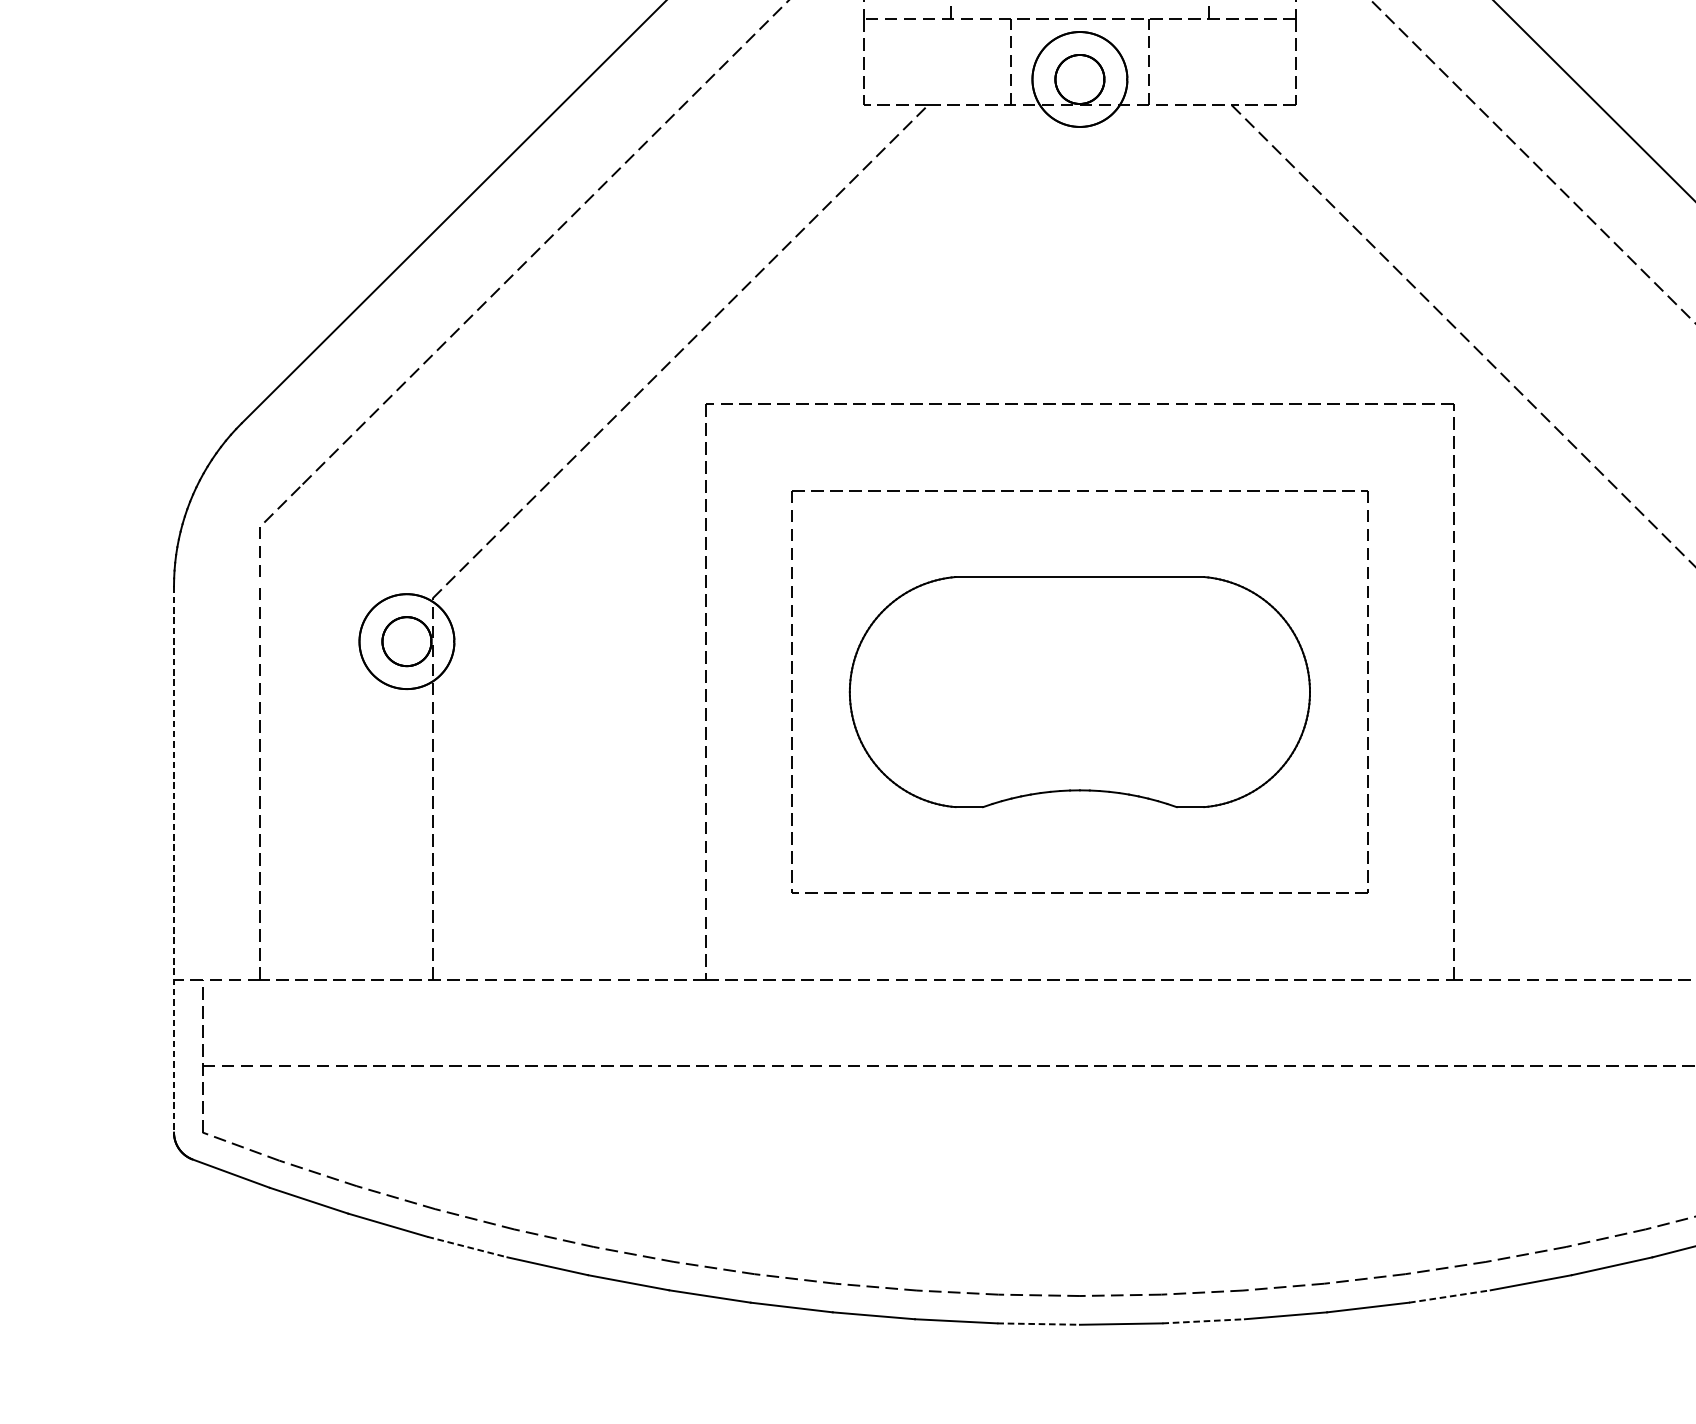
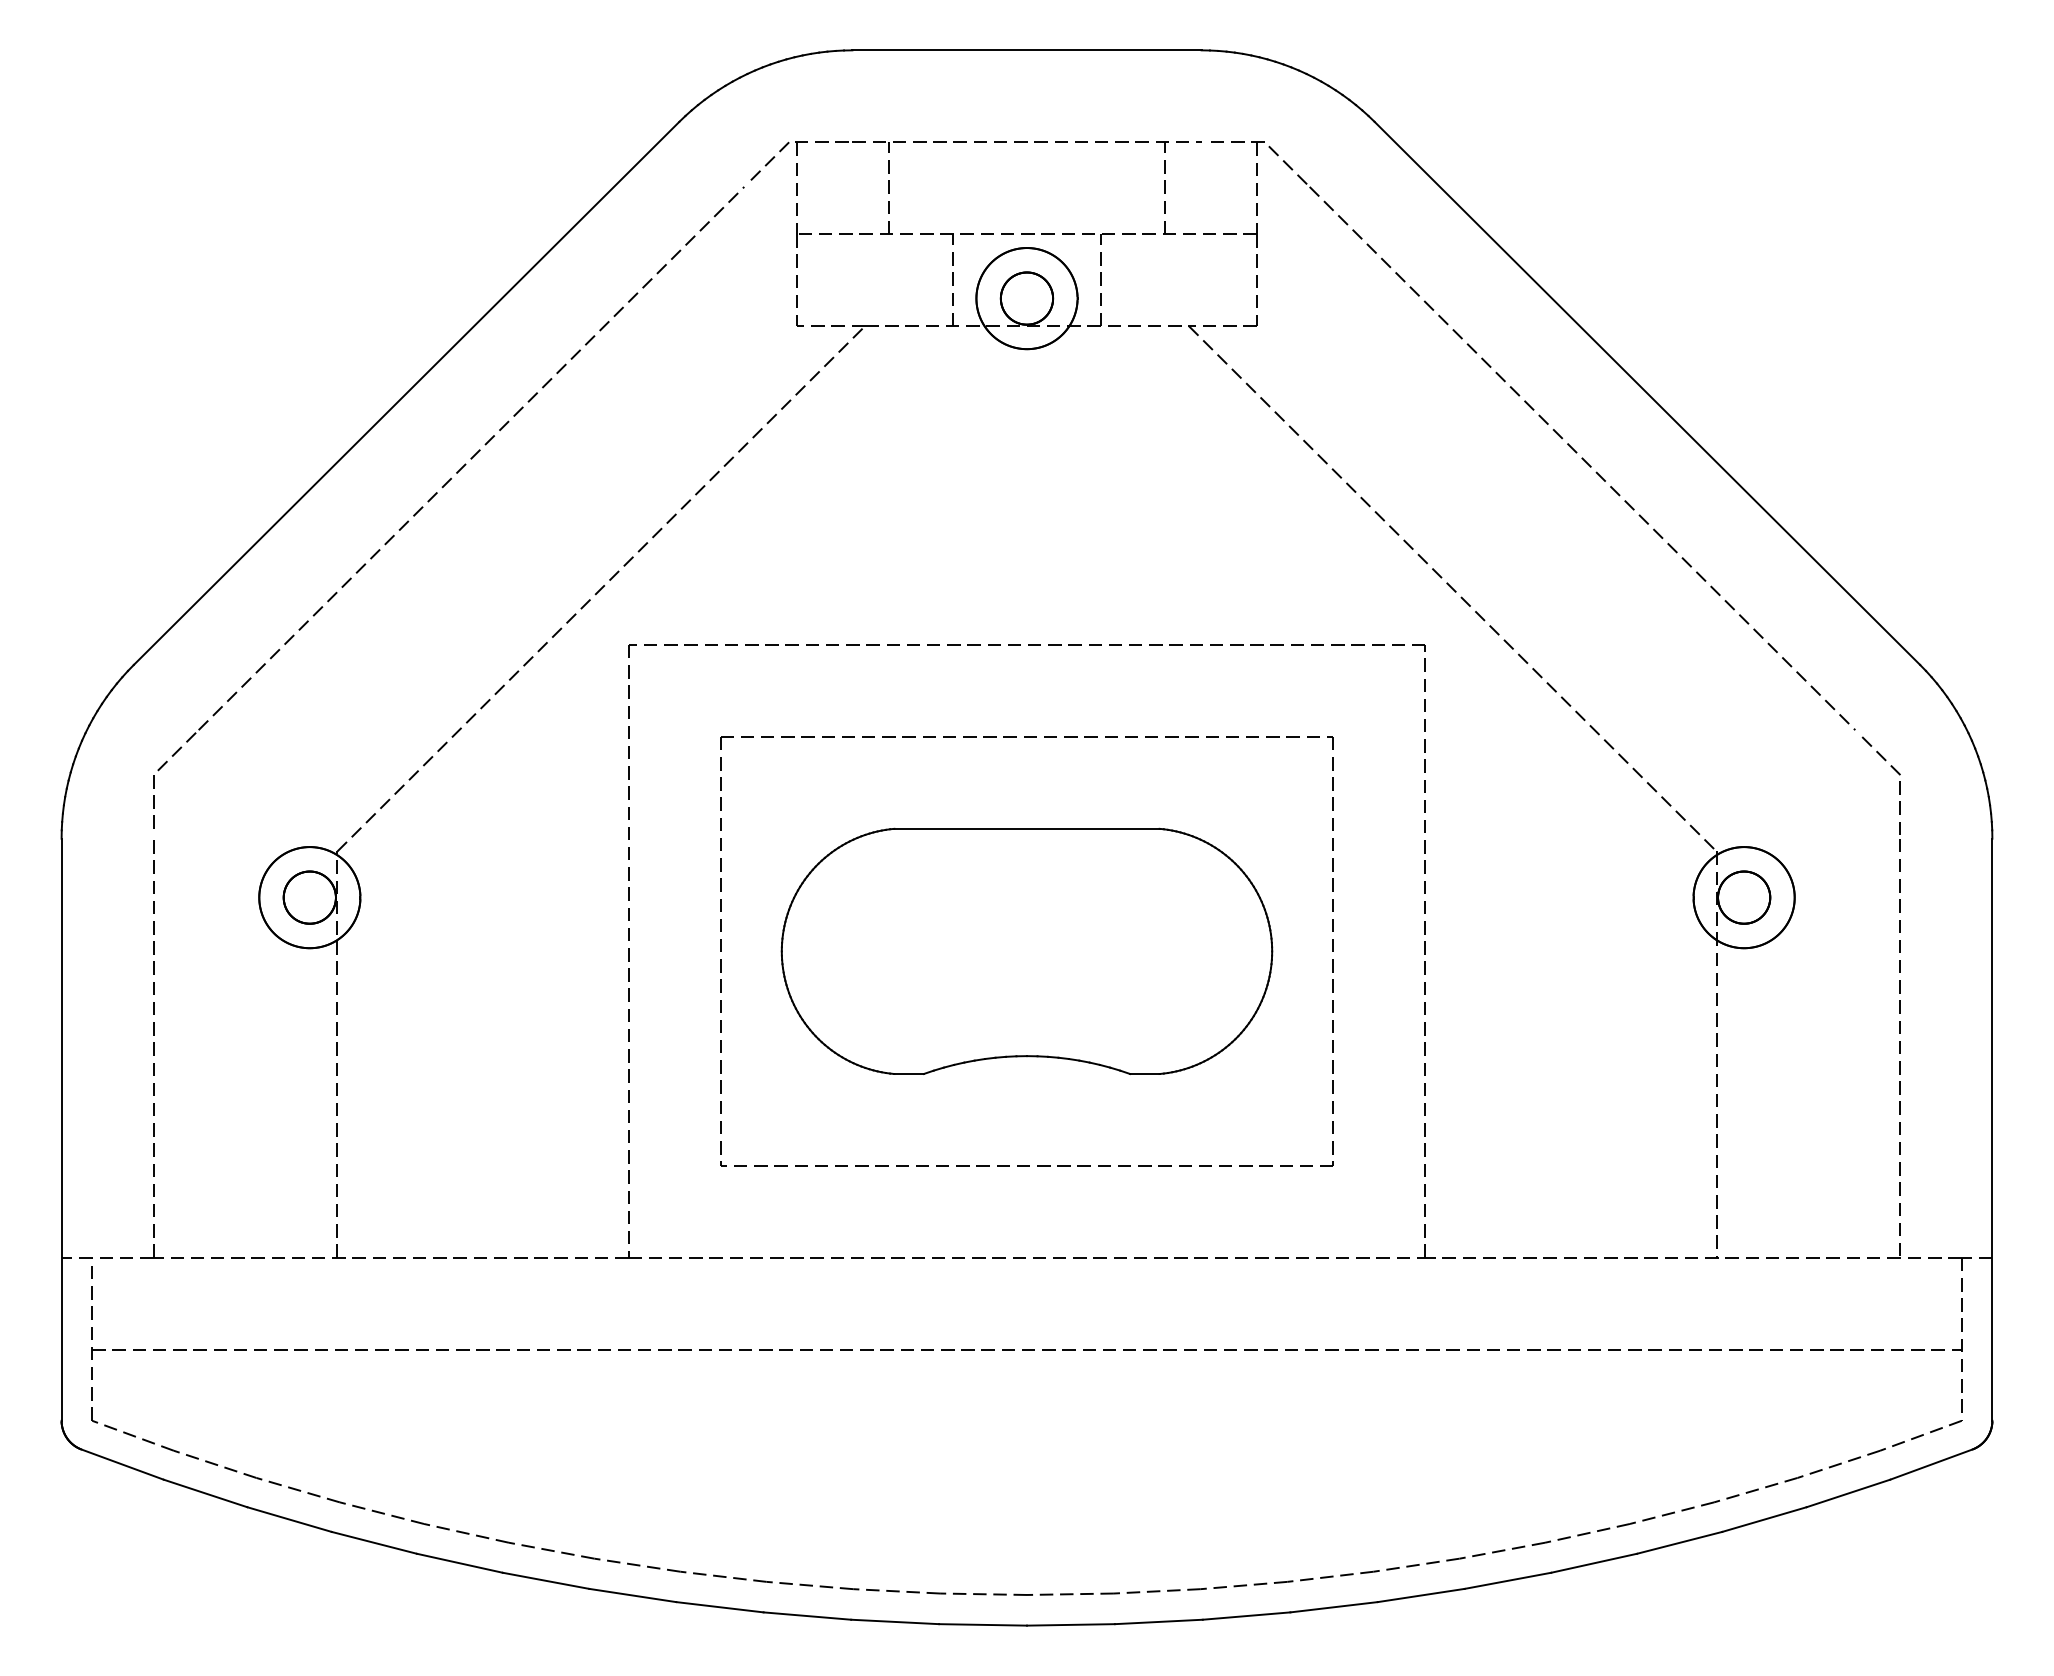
line: (173, 860) -> (61, 1130), dashed -> solid
line: (467, 1246) -> (374, 1542), dashed -> solid
line: (1450, 1296) -> (1421, 1595), dashed -> solid
line: (1203, 1320) -> (1158, 1621), dashed -> solid
line: (1039, 1323) -> (983, 1624), dashed -> solid

